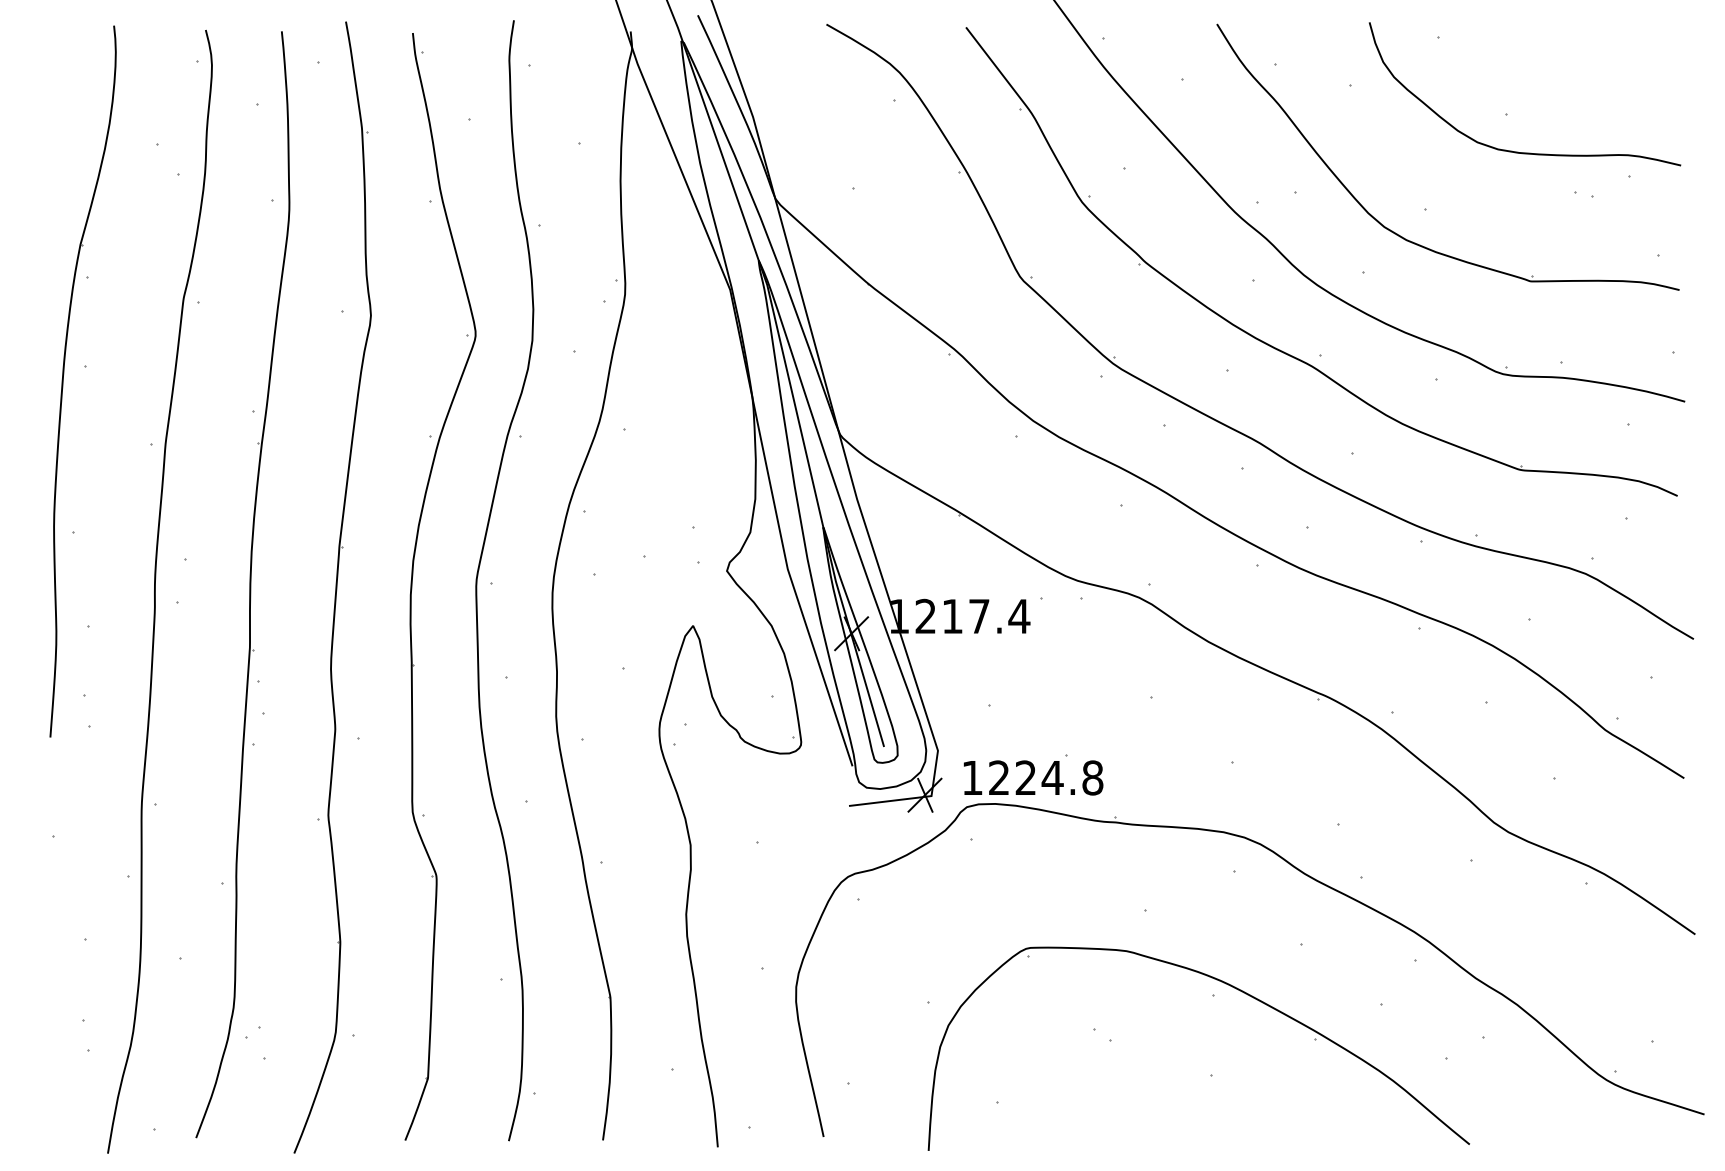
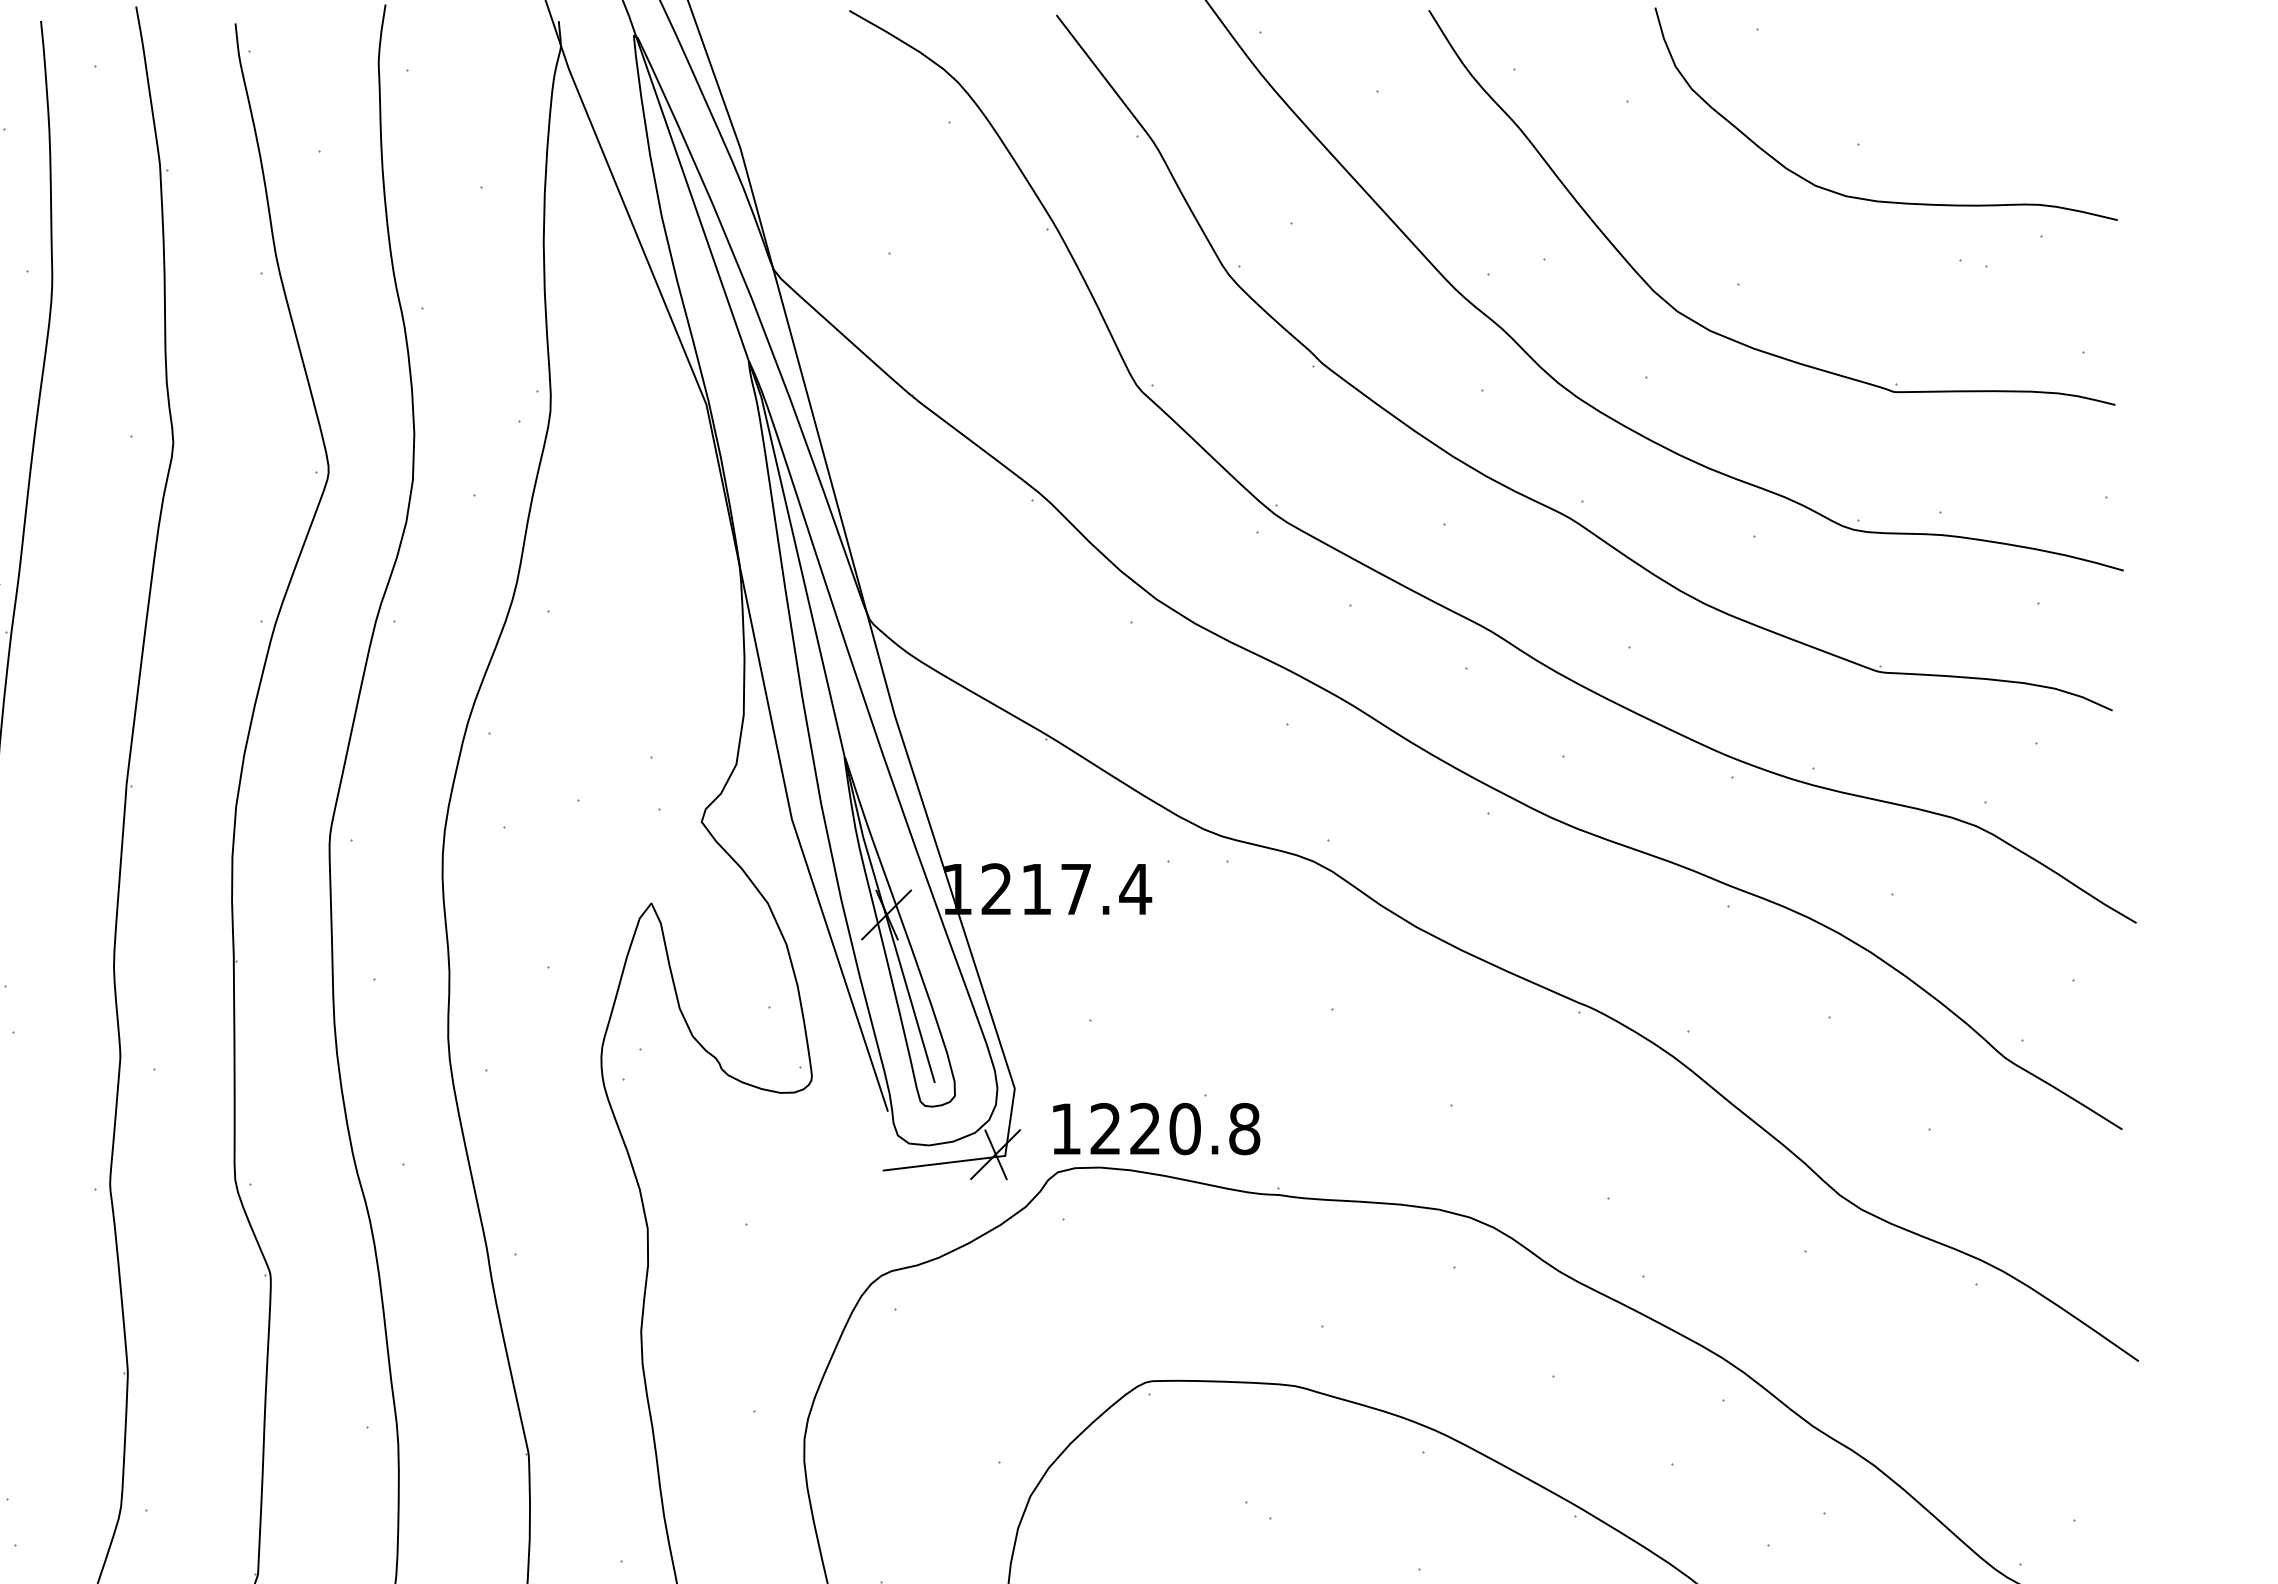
text: (1052, 777) -> (1184, 1128), 1224.8 -> 1220.8

